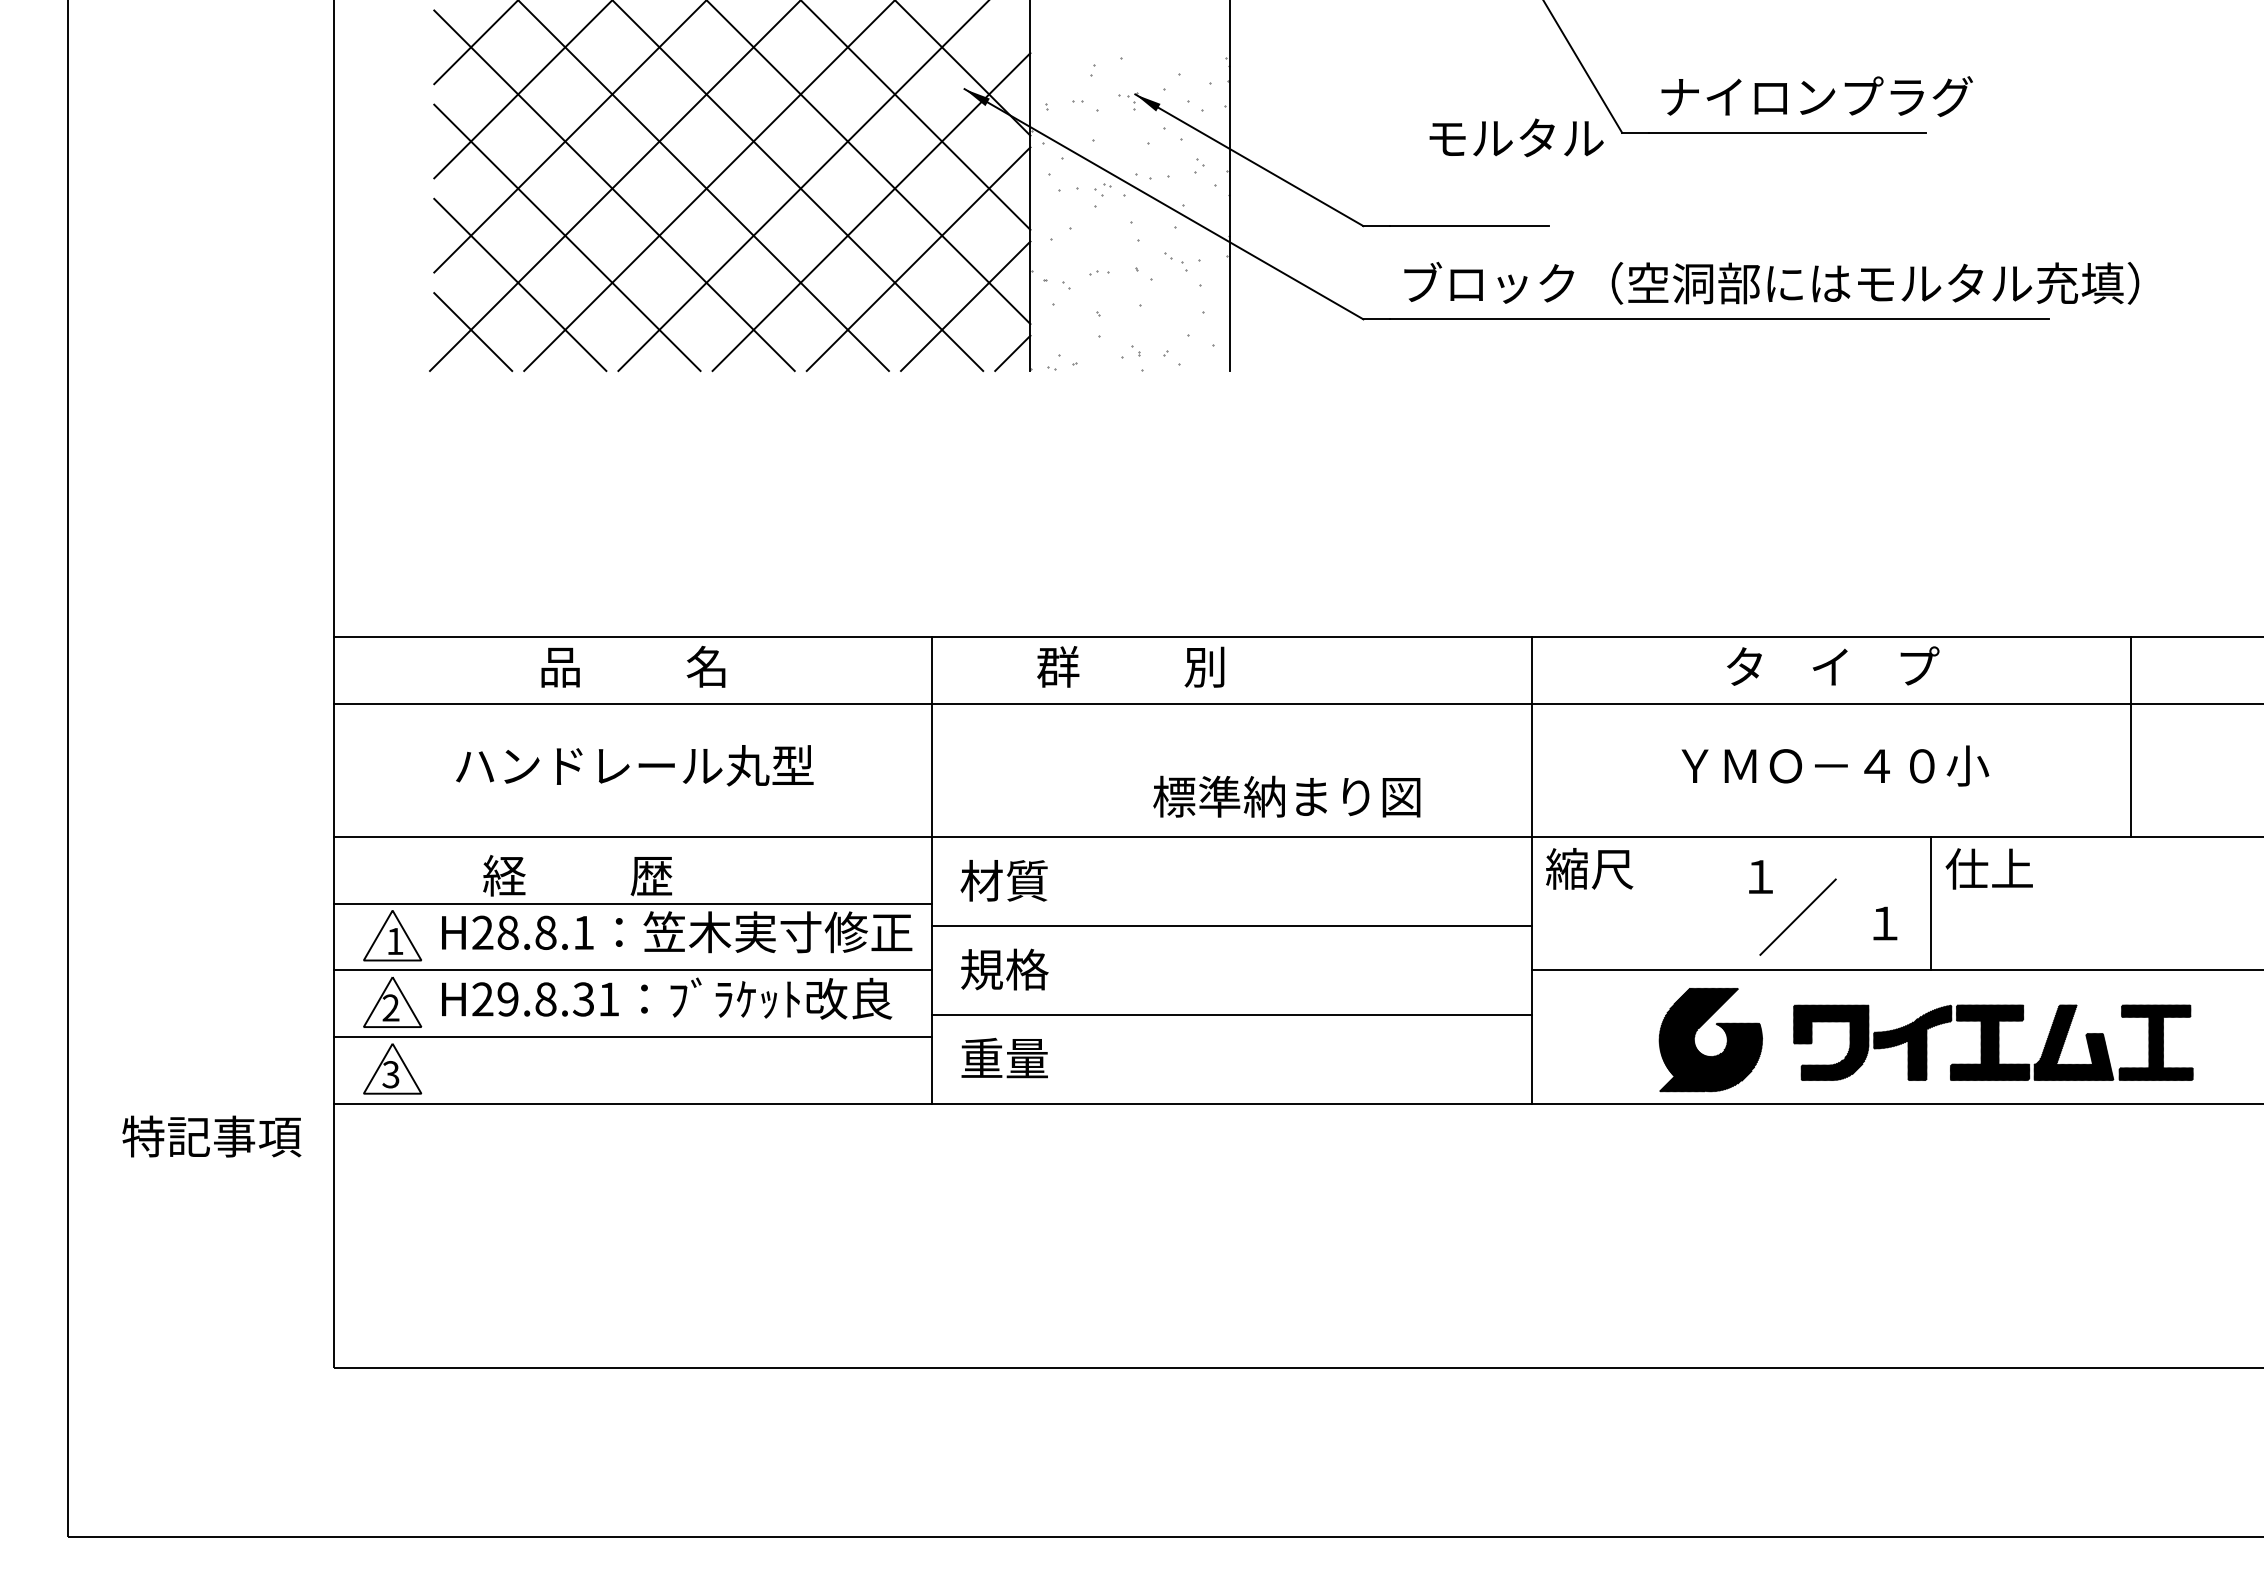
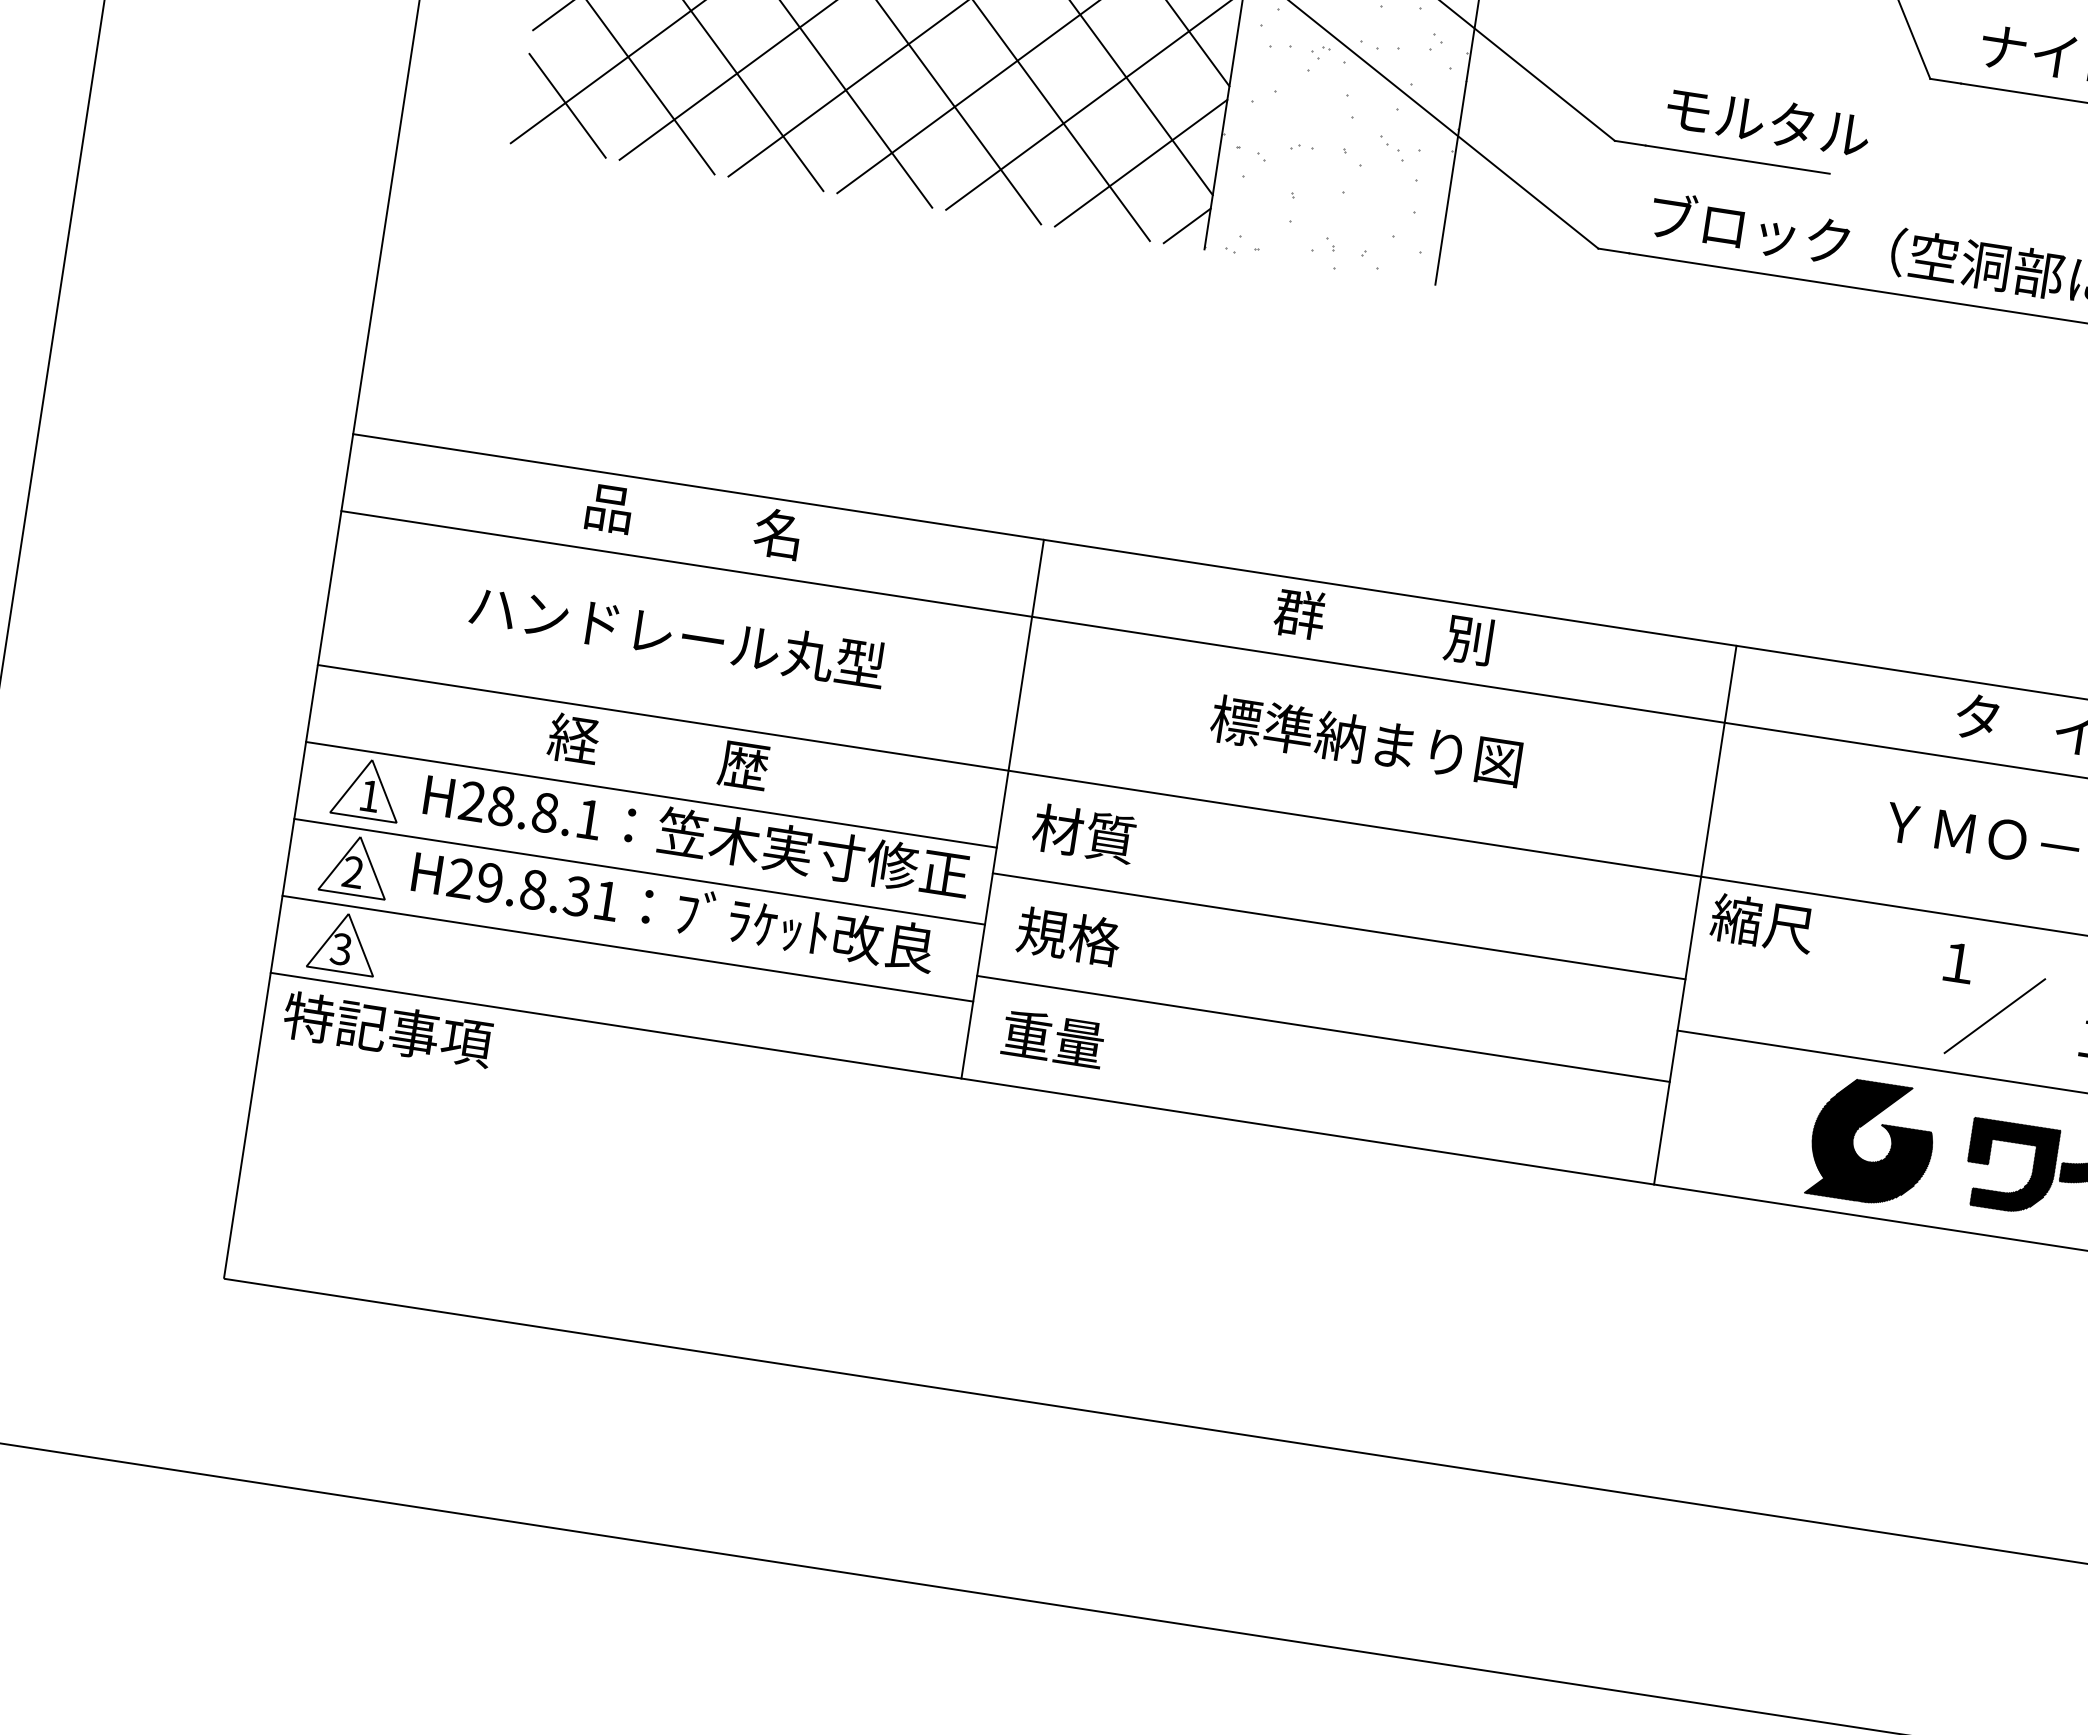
text: (1516, 137) -> (1768, 121), moved
text: (1130, 666) -> (1383, 626), moved
text: (1286, 796) -> (1365, 740), moved
text: (577, 875) -> (658, 751), moved
text: (211, 1136) -> (387, 1029), moved

